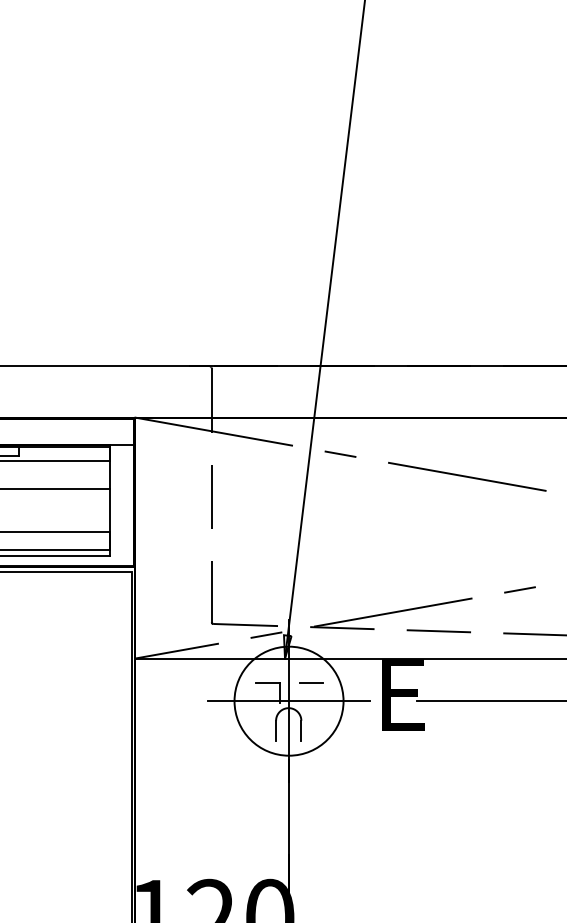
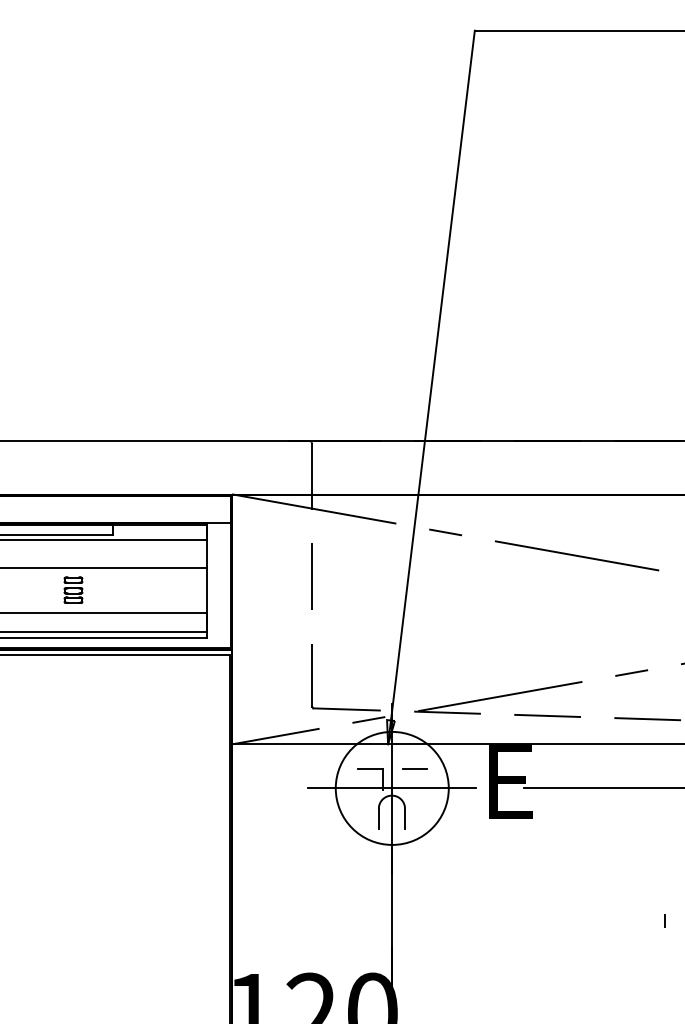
line: (551, 828) -> (664, 920), added

